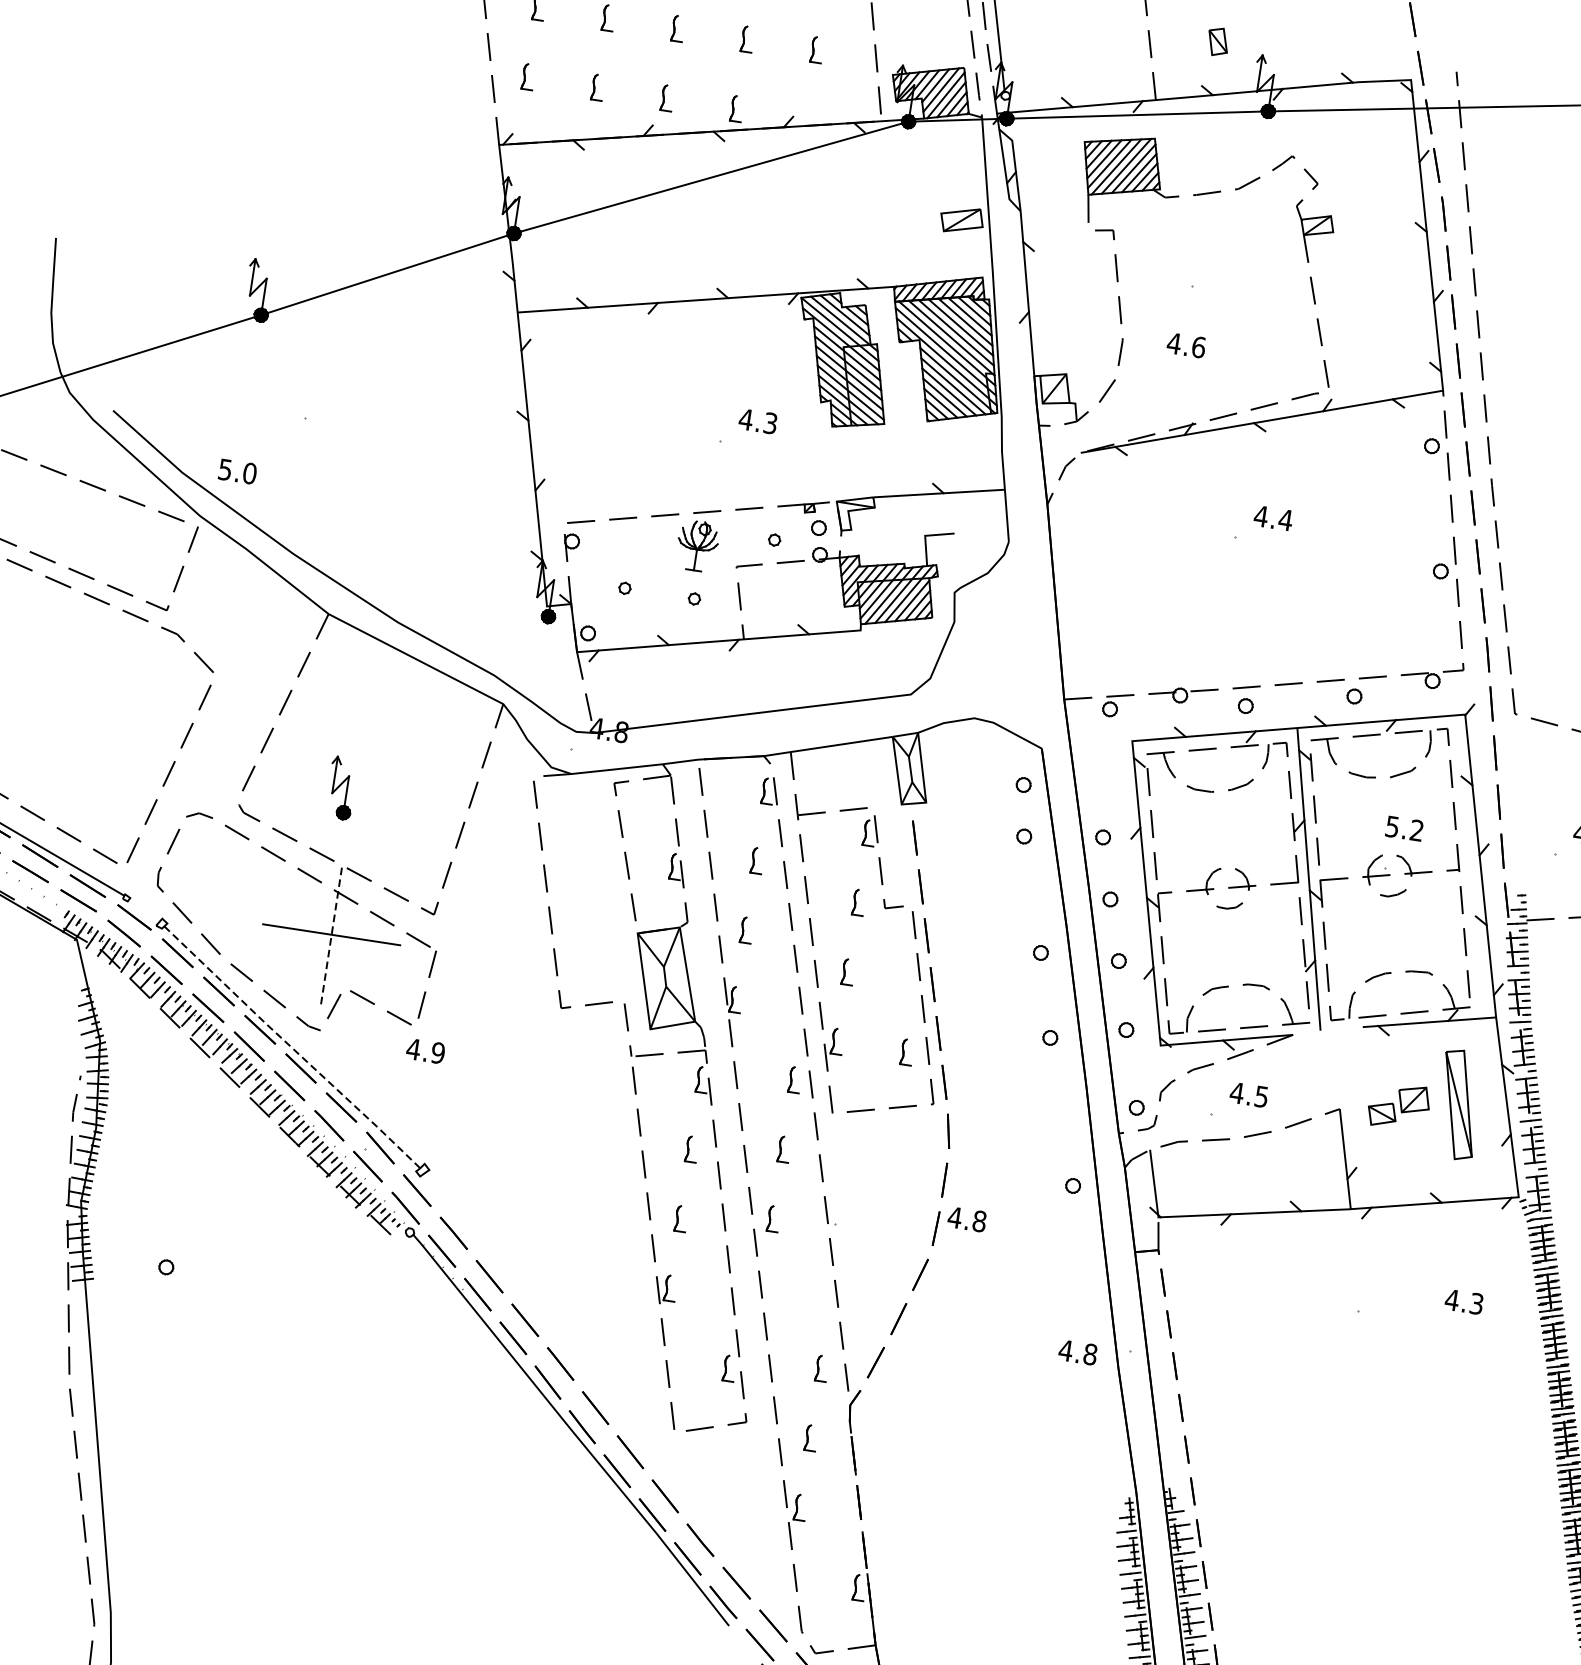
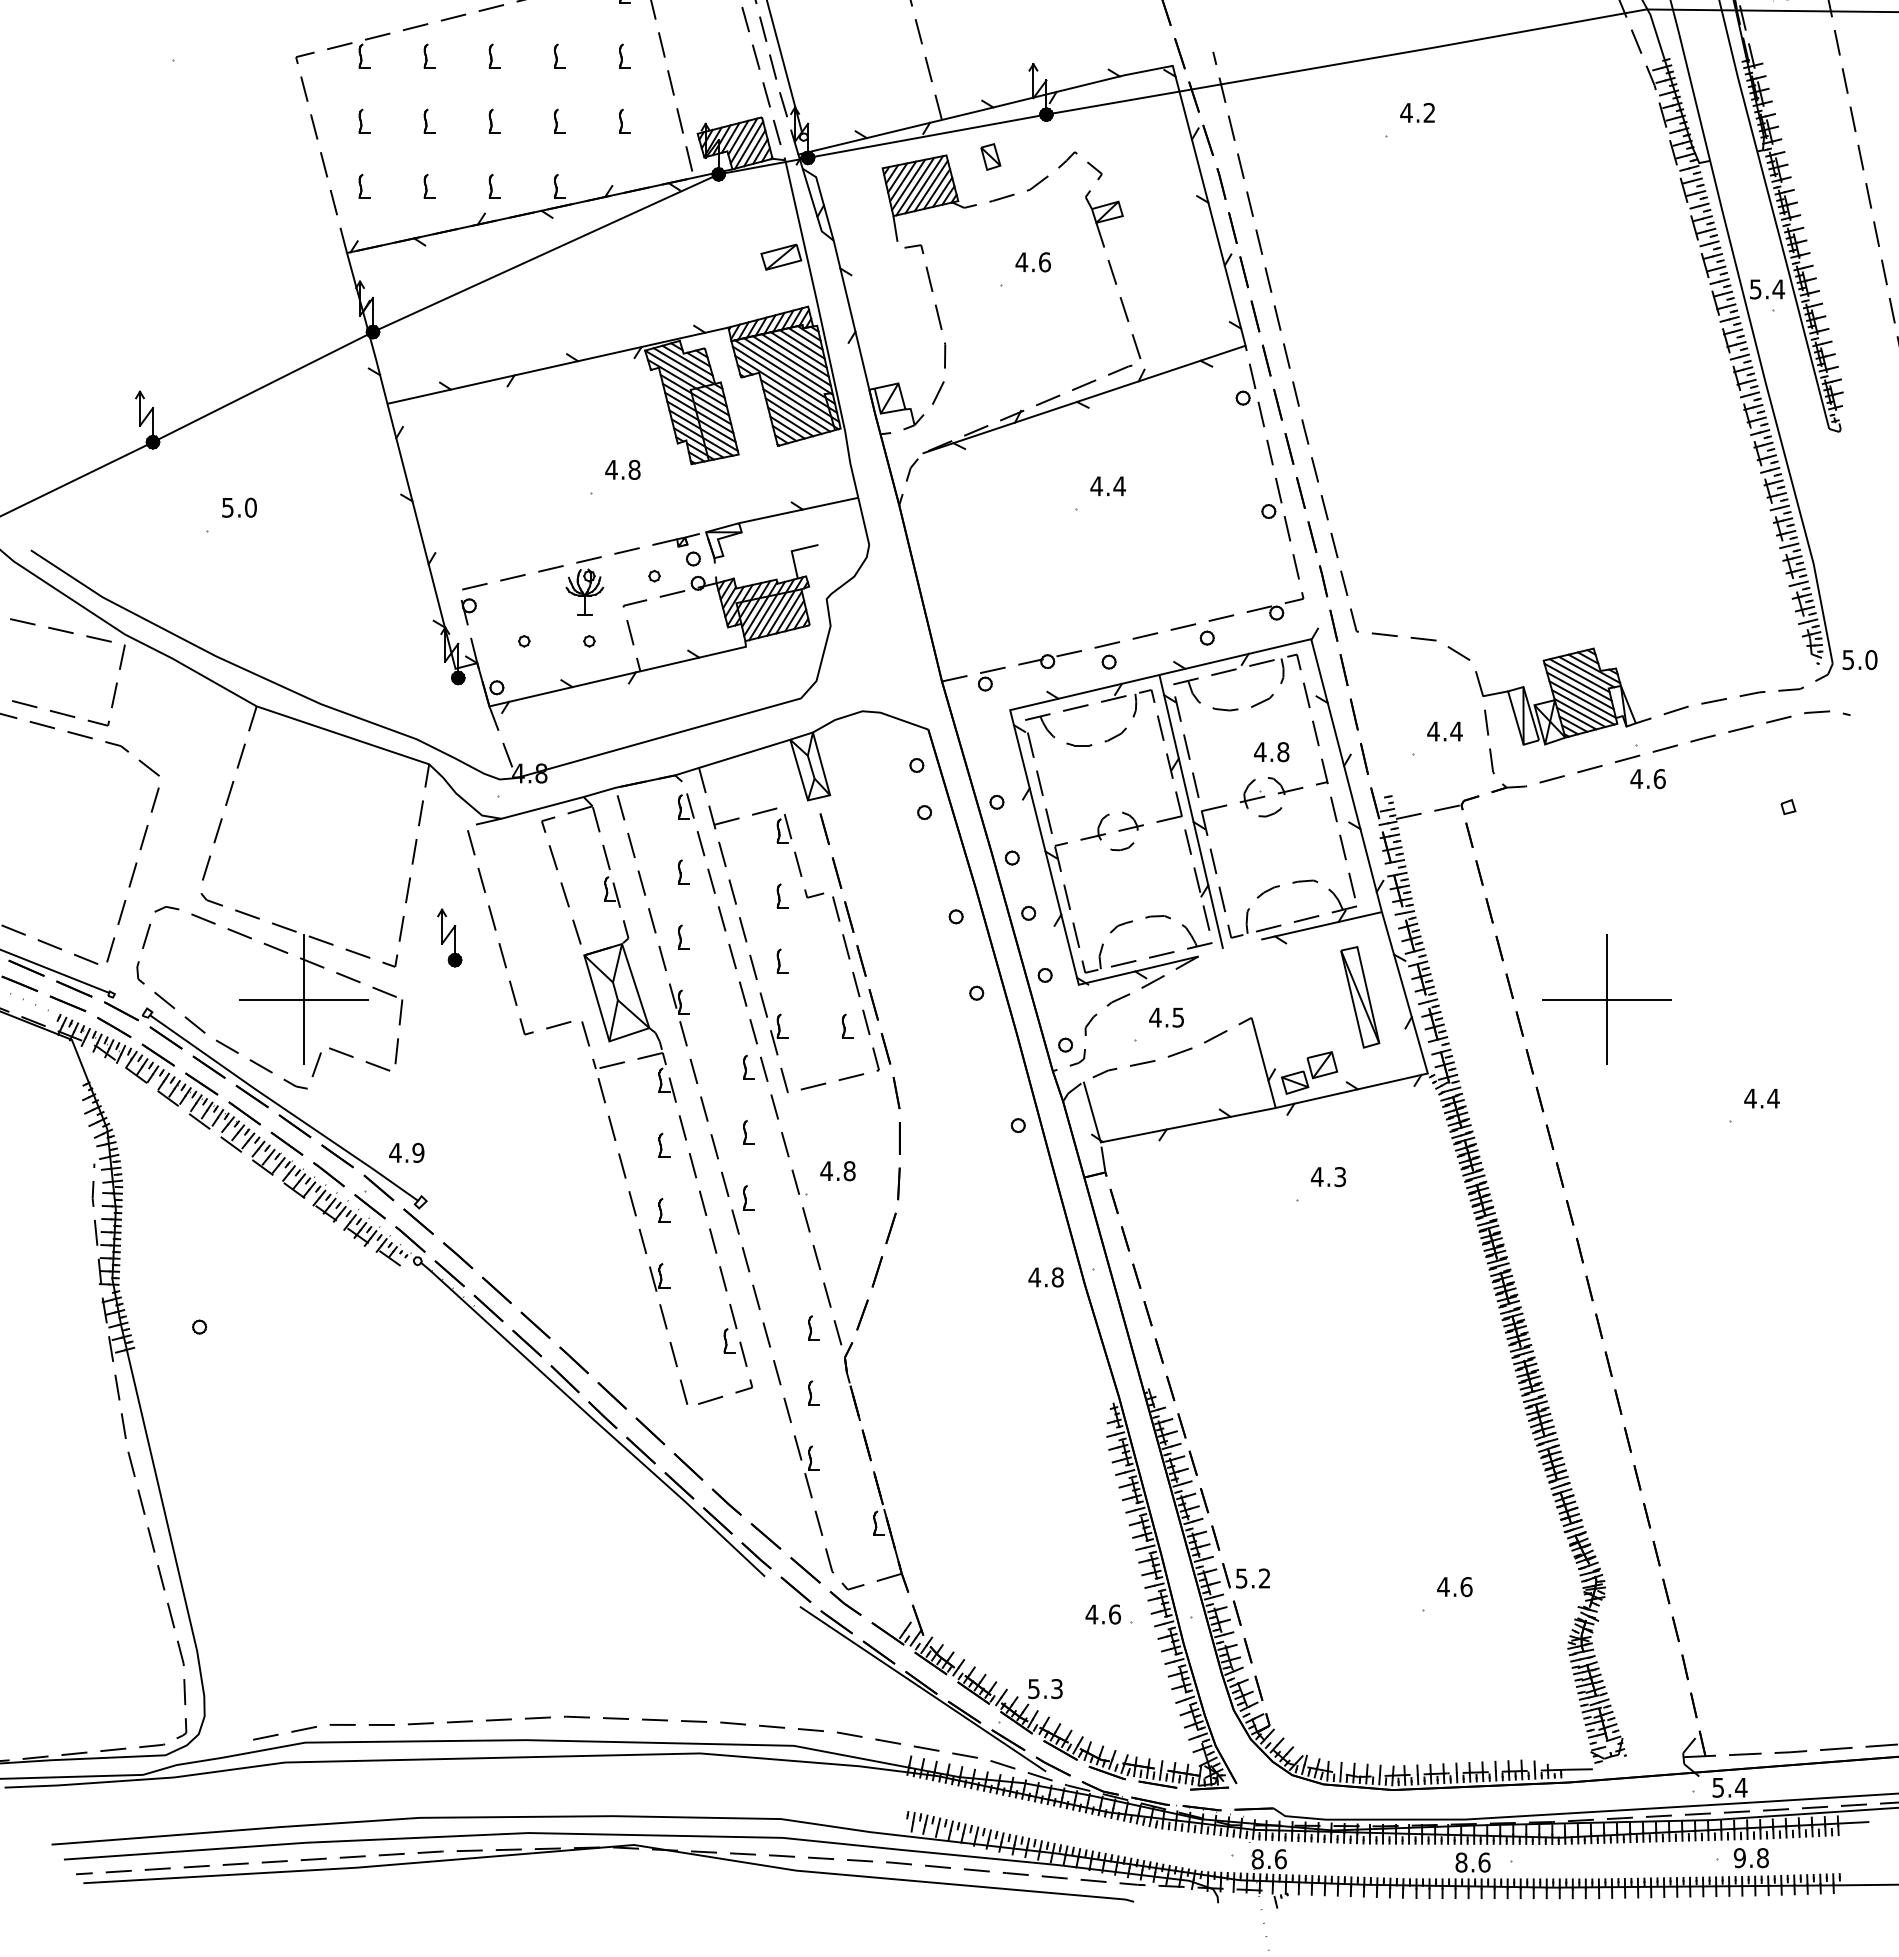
part: (1217, 41) -> (990, 156), moved
text: (1185, 345) -> (1032, 262), moved
text: (770, 422) -> (634, 469), 4.3 -> 4.8
text: (237, 471) -> (239, 507), moved
part: (341, 787) -> (449, 937), moved
text: (1404, 829) -> (1271, 752), 5.2 -> 4.8
line: (331, 934) -> (304, 999), dashed -> solid
line: (291, 1047) -> (283, 1108), dashed -> solid
text: (425, 1050) -> (406, 1152), moved
part: (1399, 1105) -> (1309, 1072), moved
text: (966, 1219) -> (837, 1171), moved
text: (1464, 1302) -> (1328, 1177), moved

